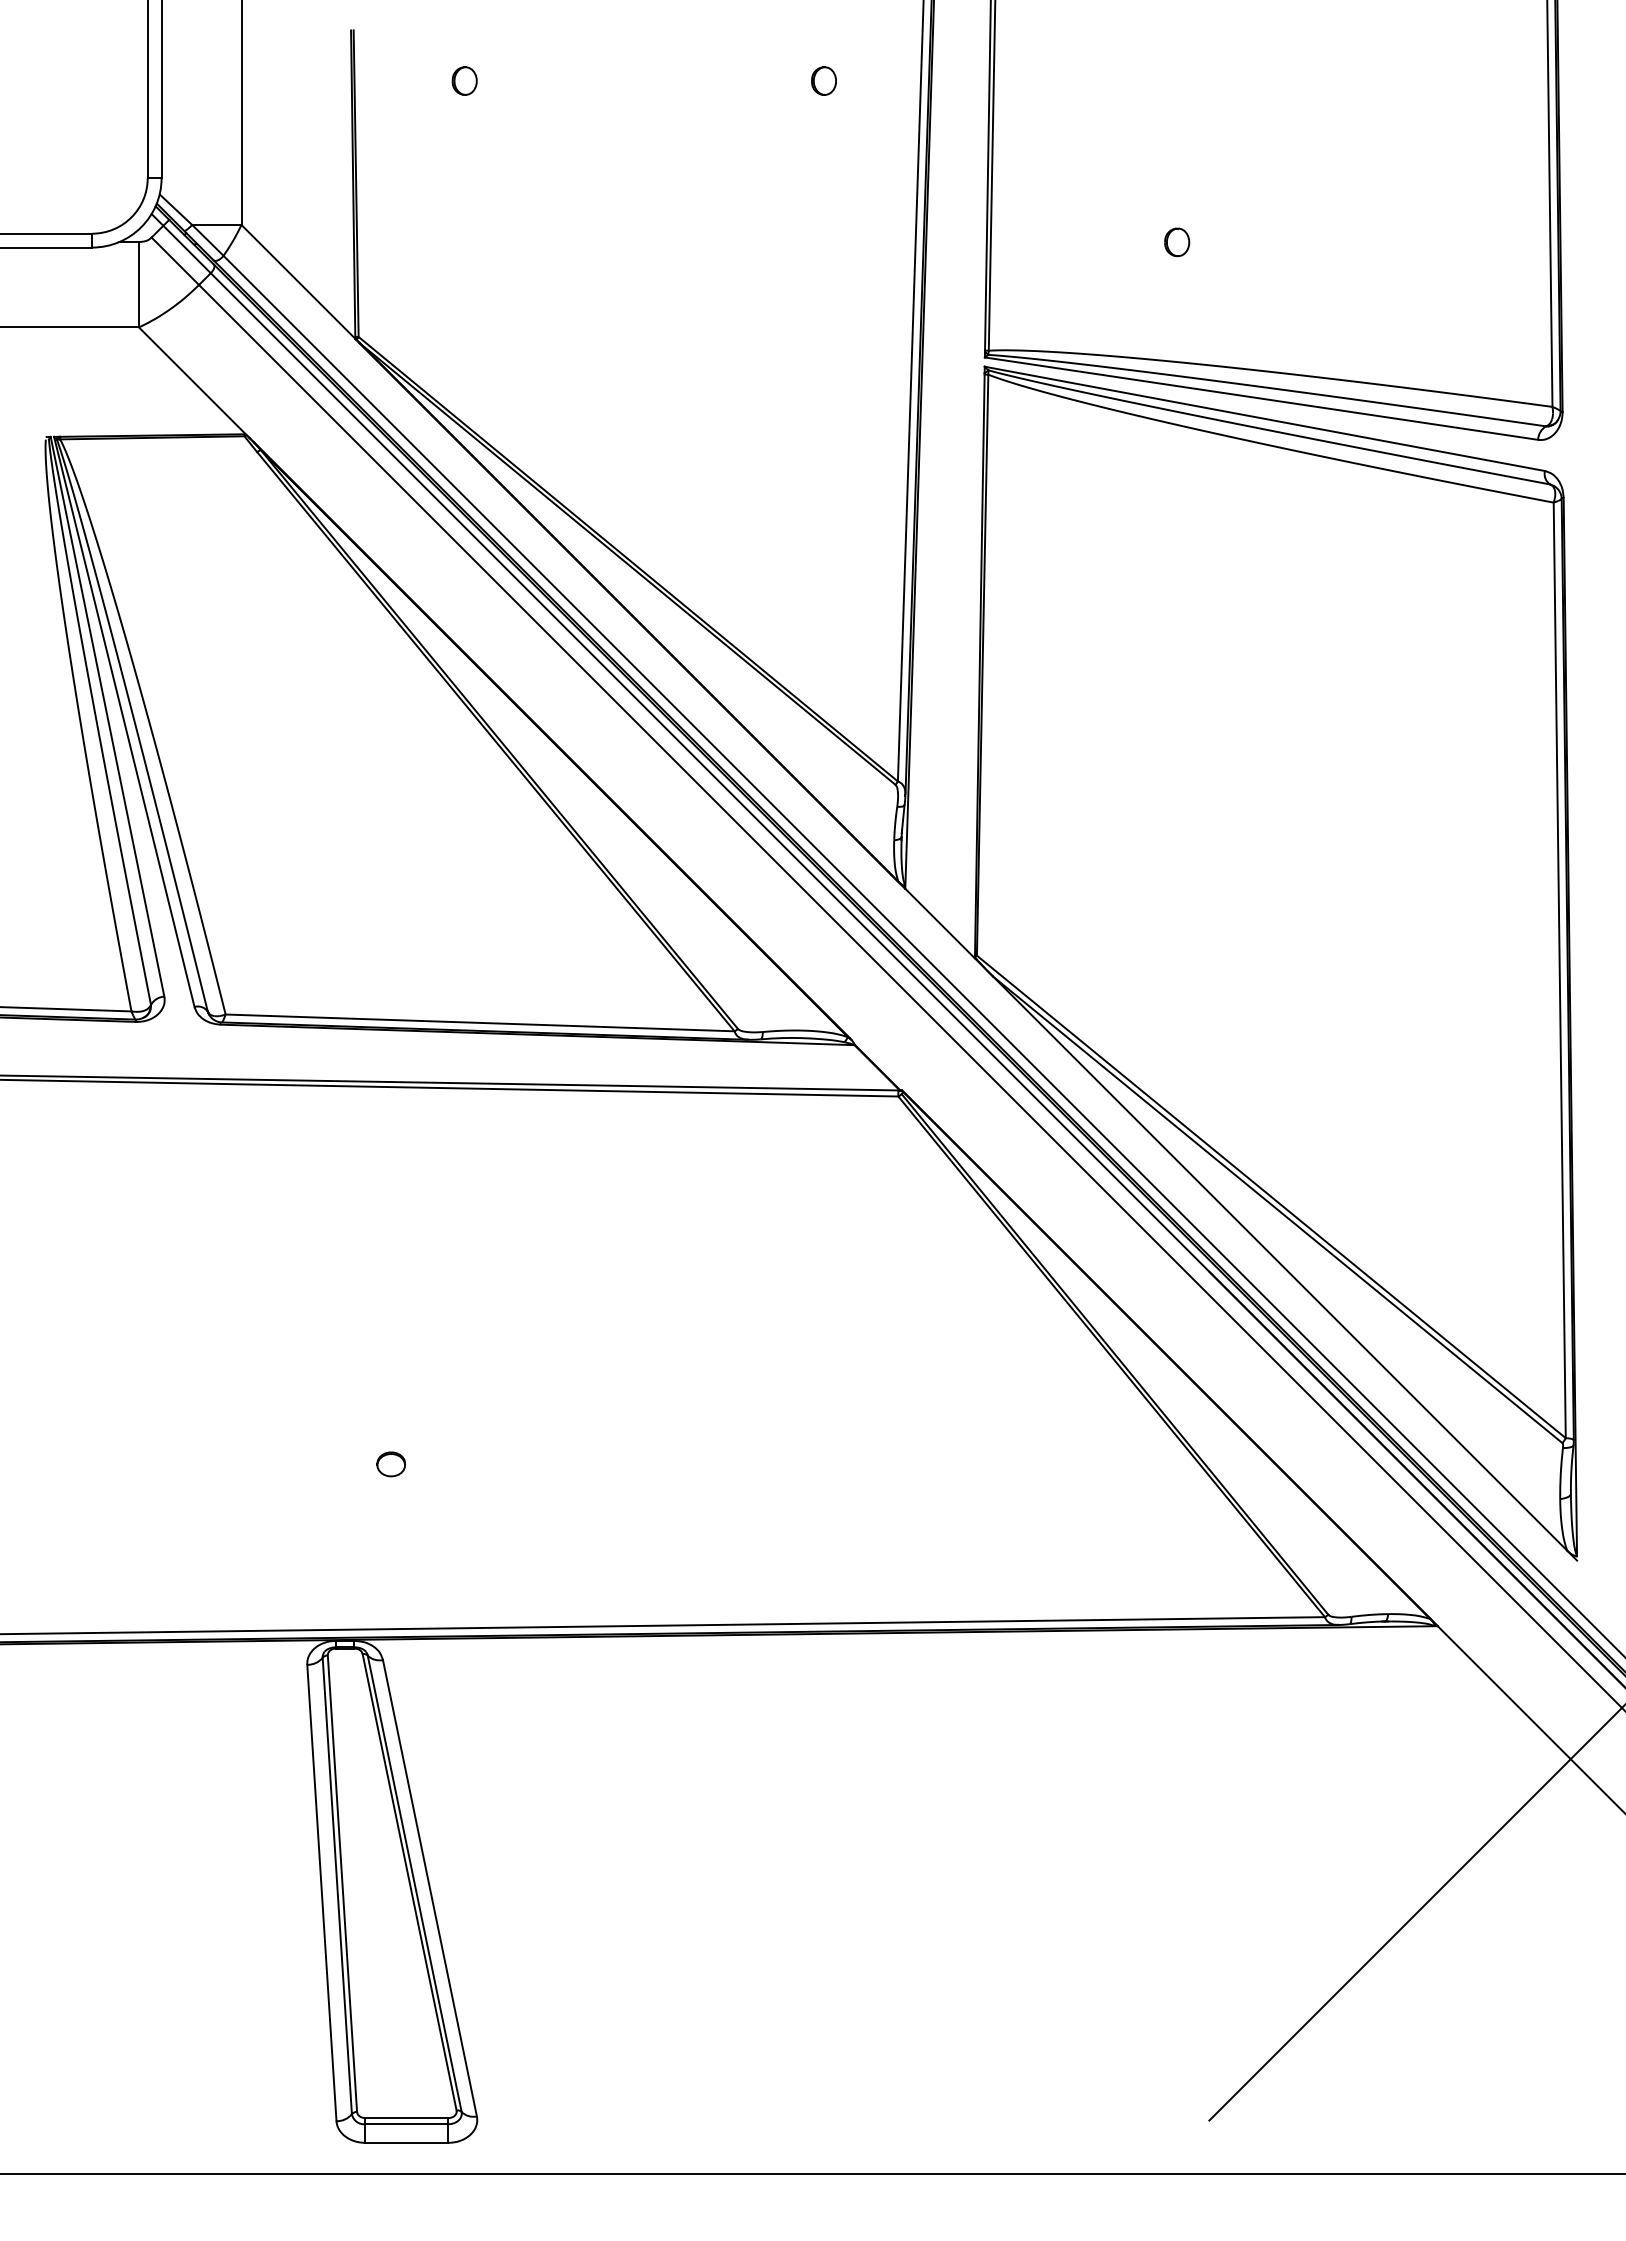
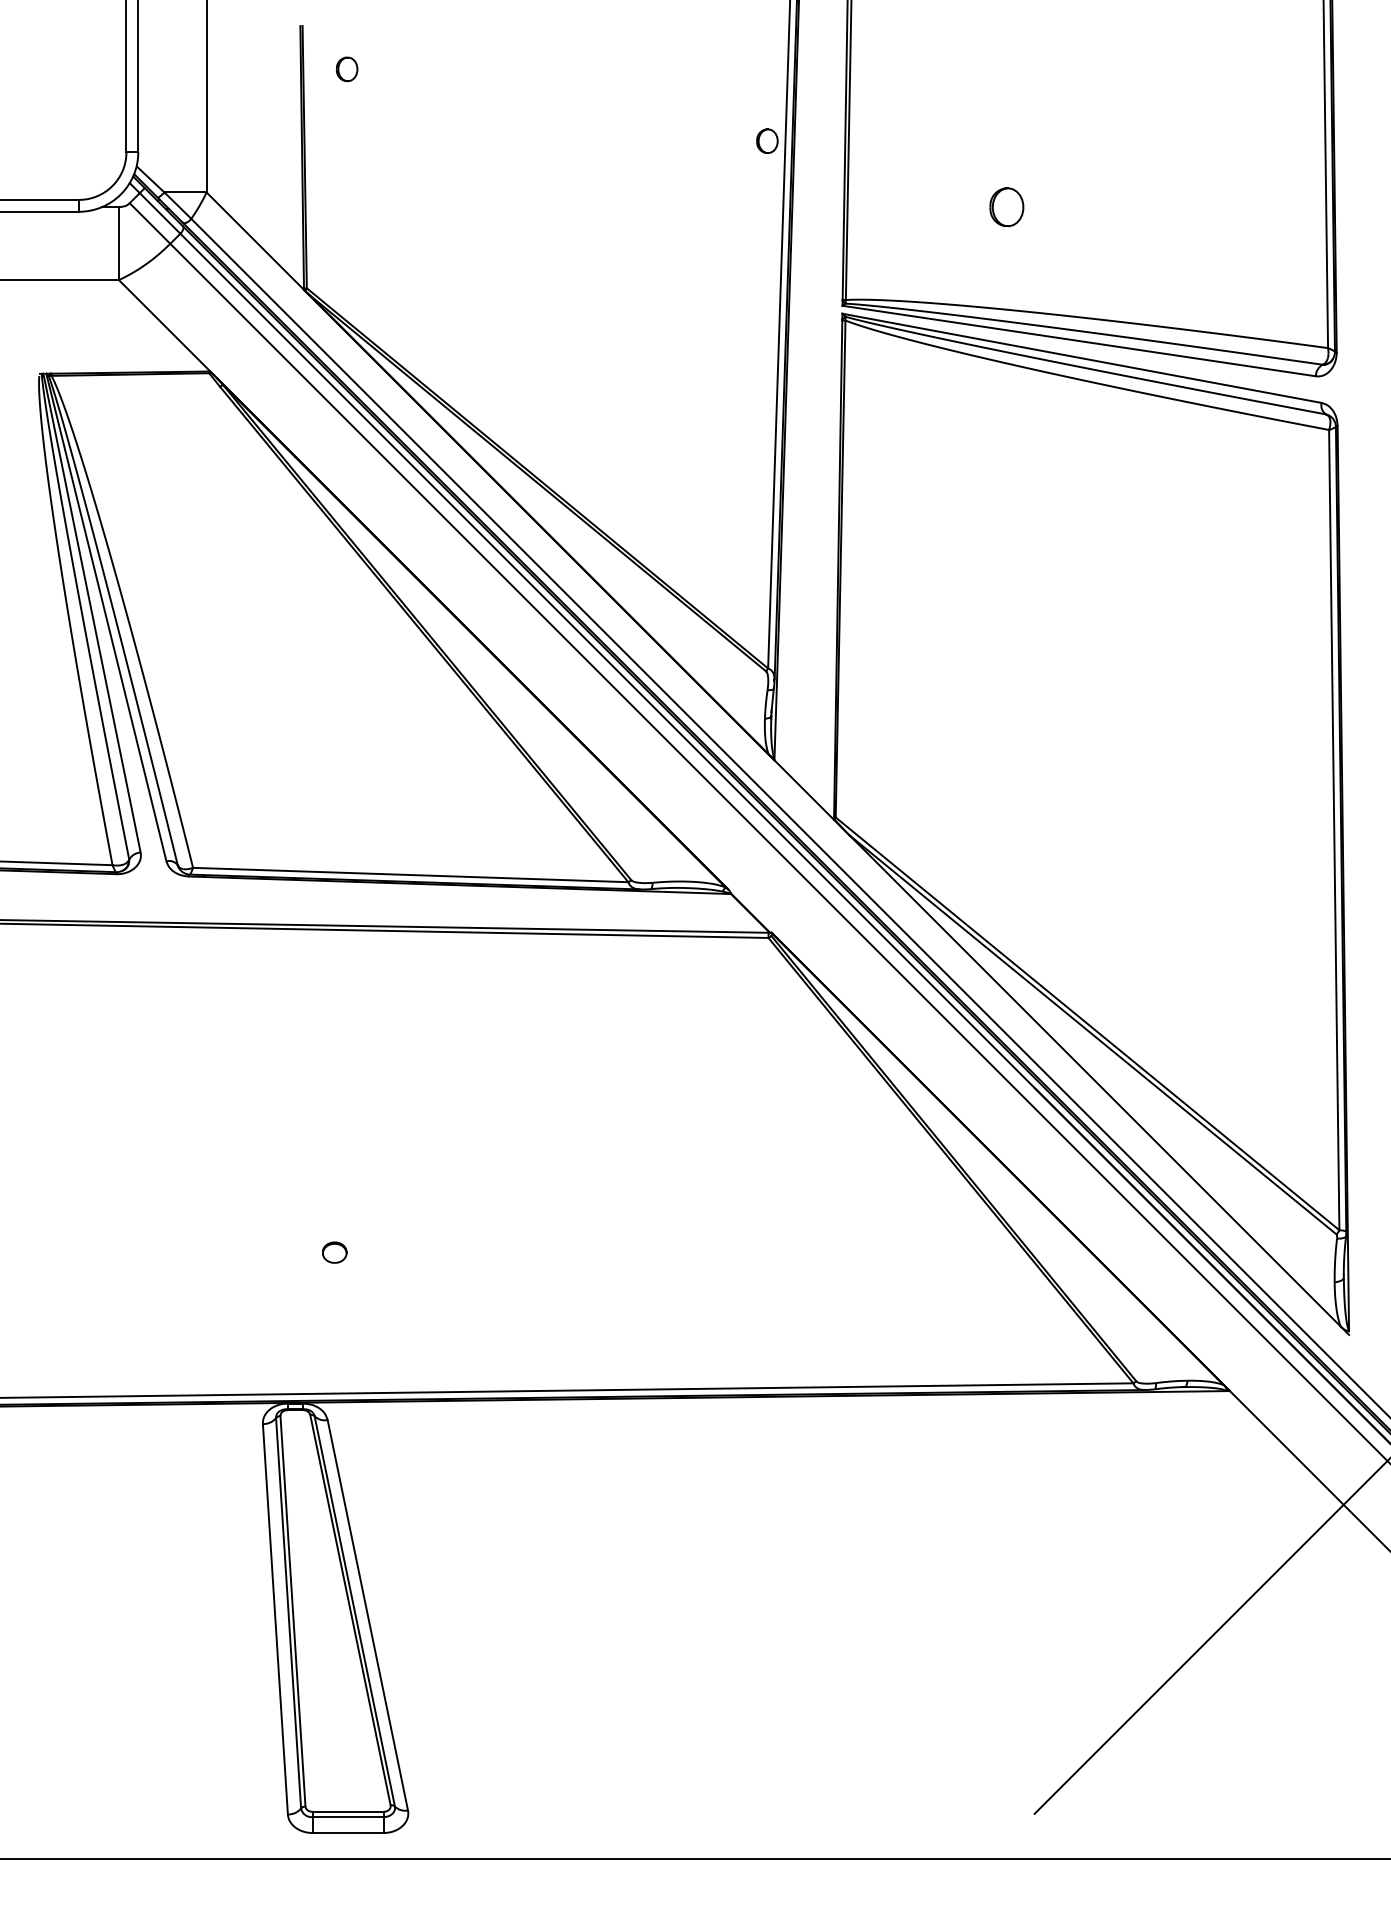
part: (464, 80) -> (346, 68), moved
part: (823, 80) -> (766, 140), moved
part: (1177, 242) -> (1007, 207), size x1.6

